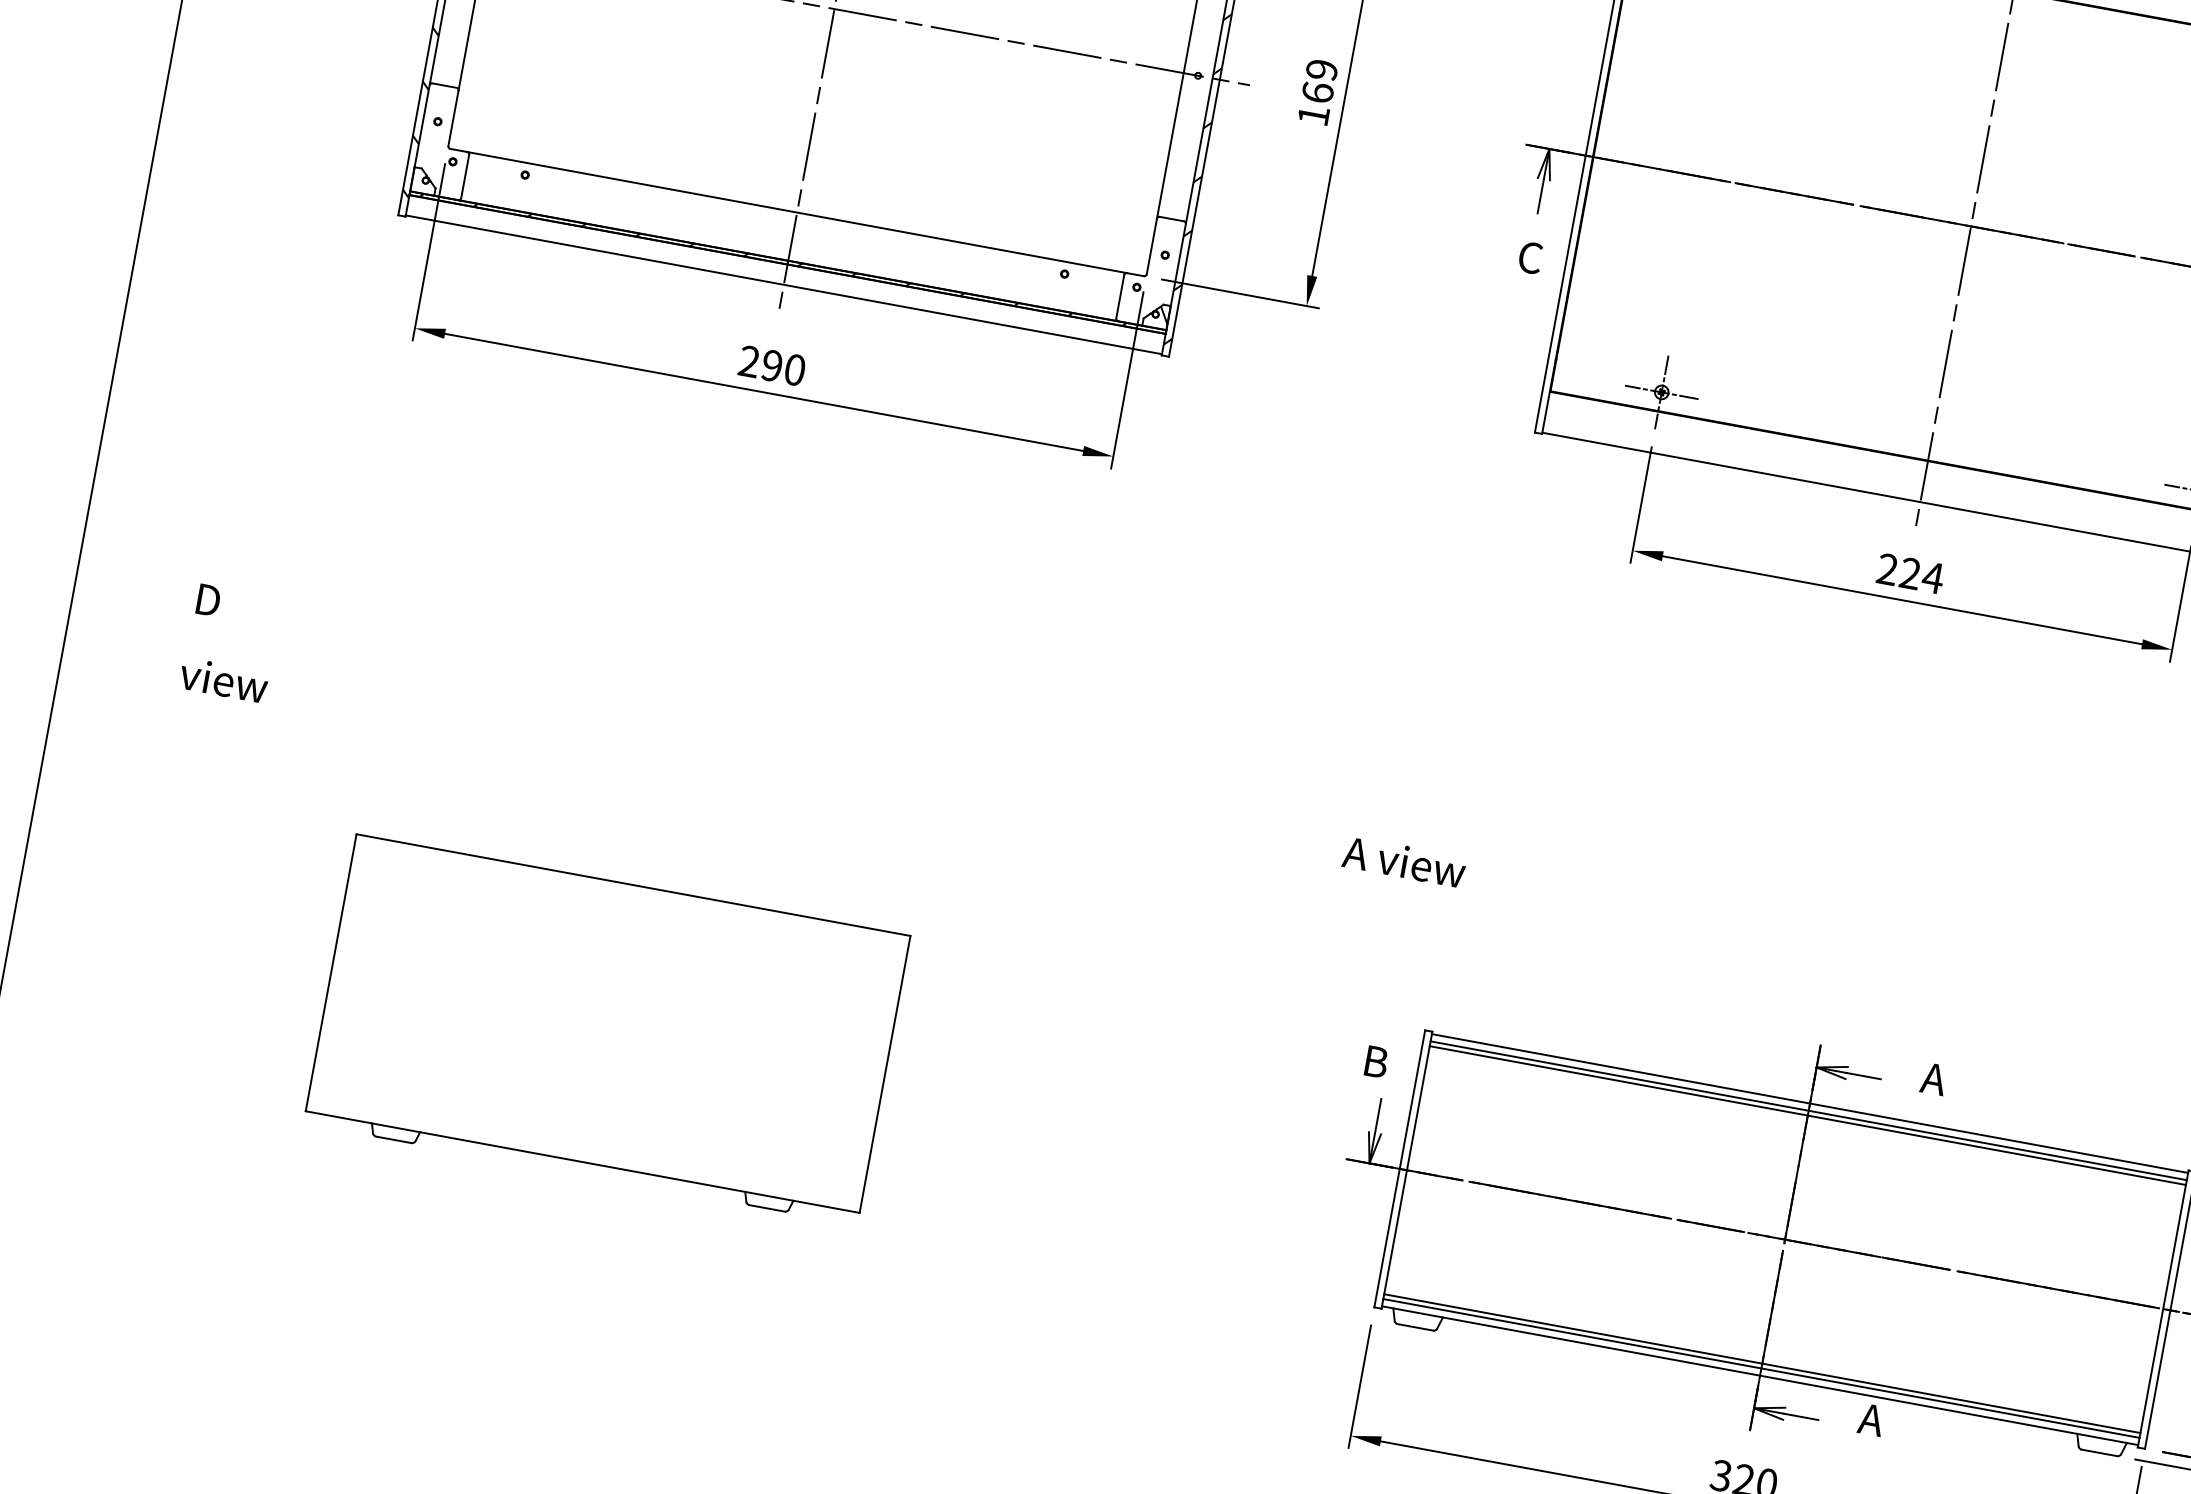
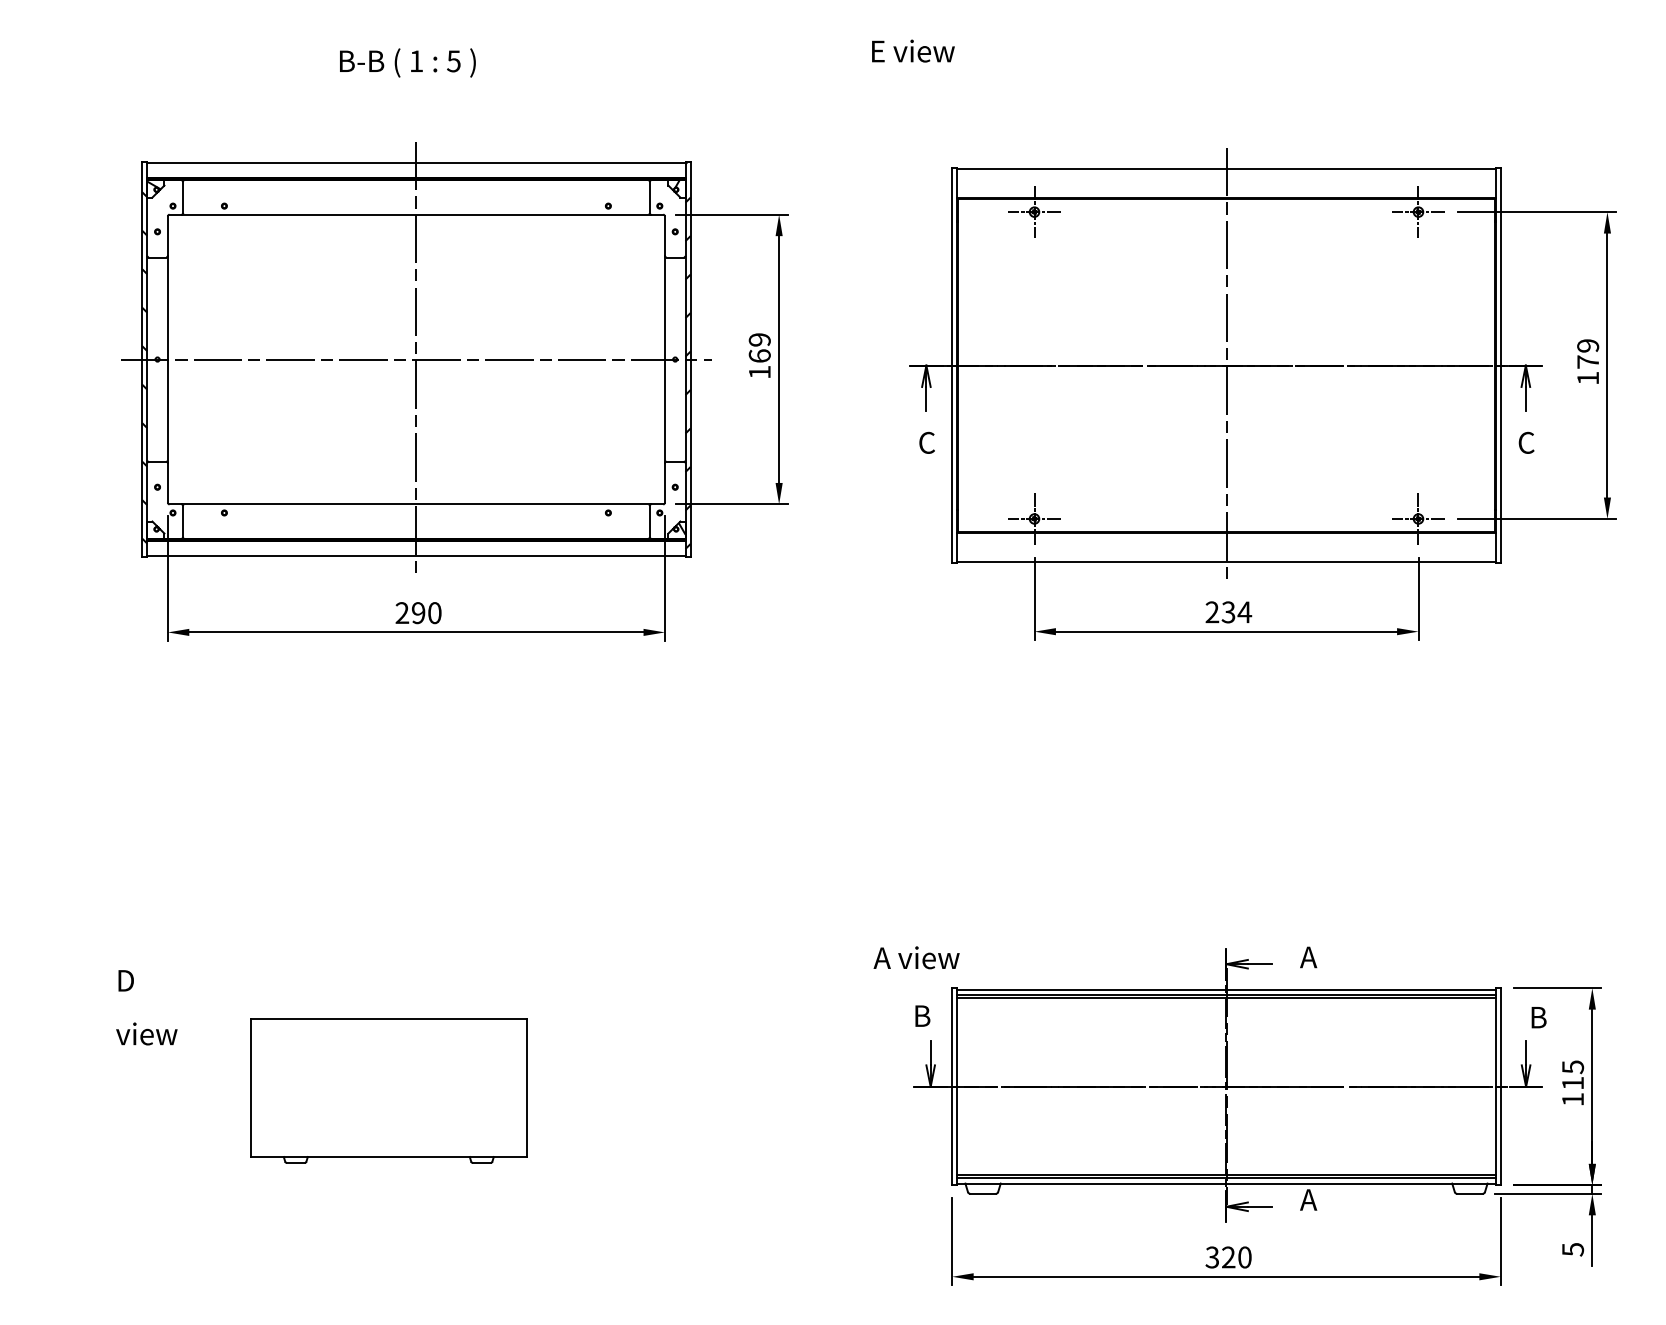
text: (1910, 573) -> (1228, 612), 224 -> 234
text: (230, 643) -> (146, 1007), moved
text: (1404, 861) -> (916, 957), moved
part: (606, 1028) -> (388, 1090), size x0.7

